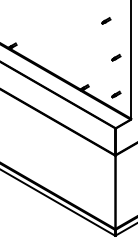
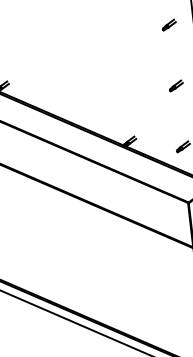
part: (106, 20) -> (169, 24), moved

